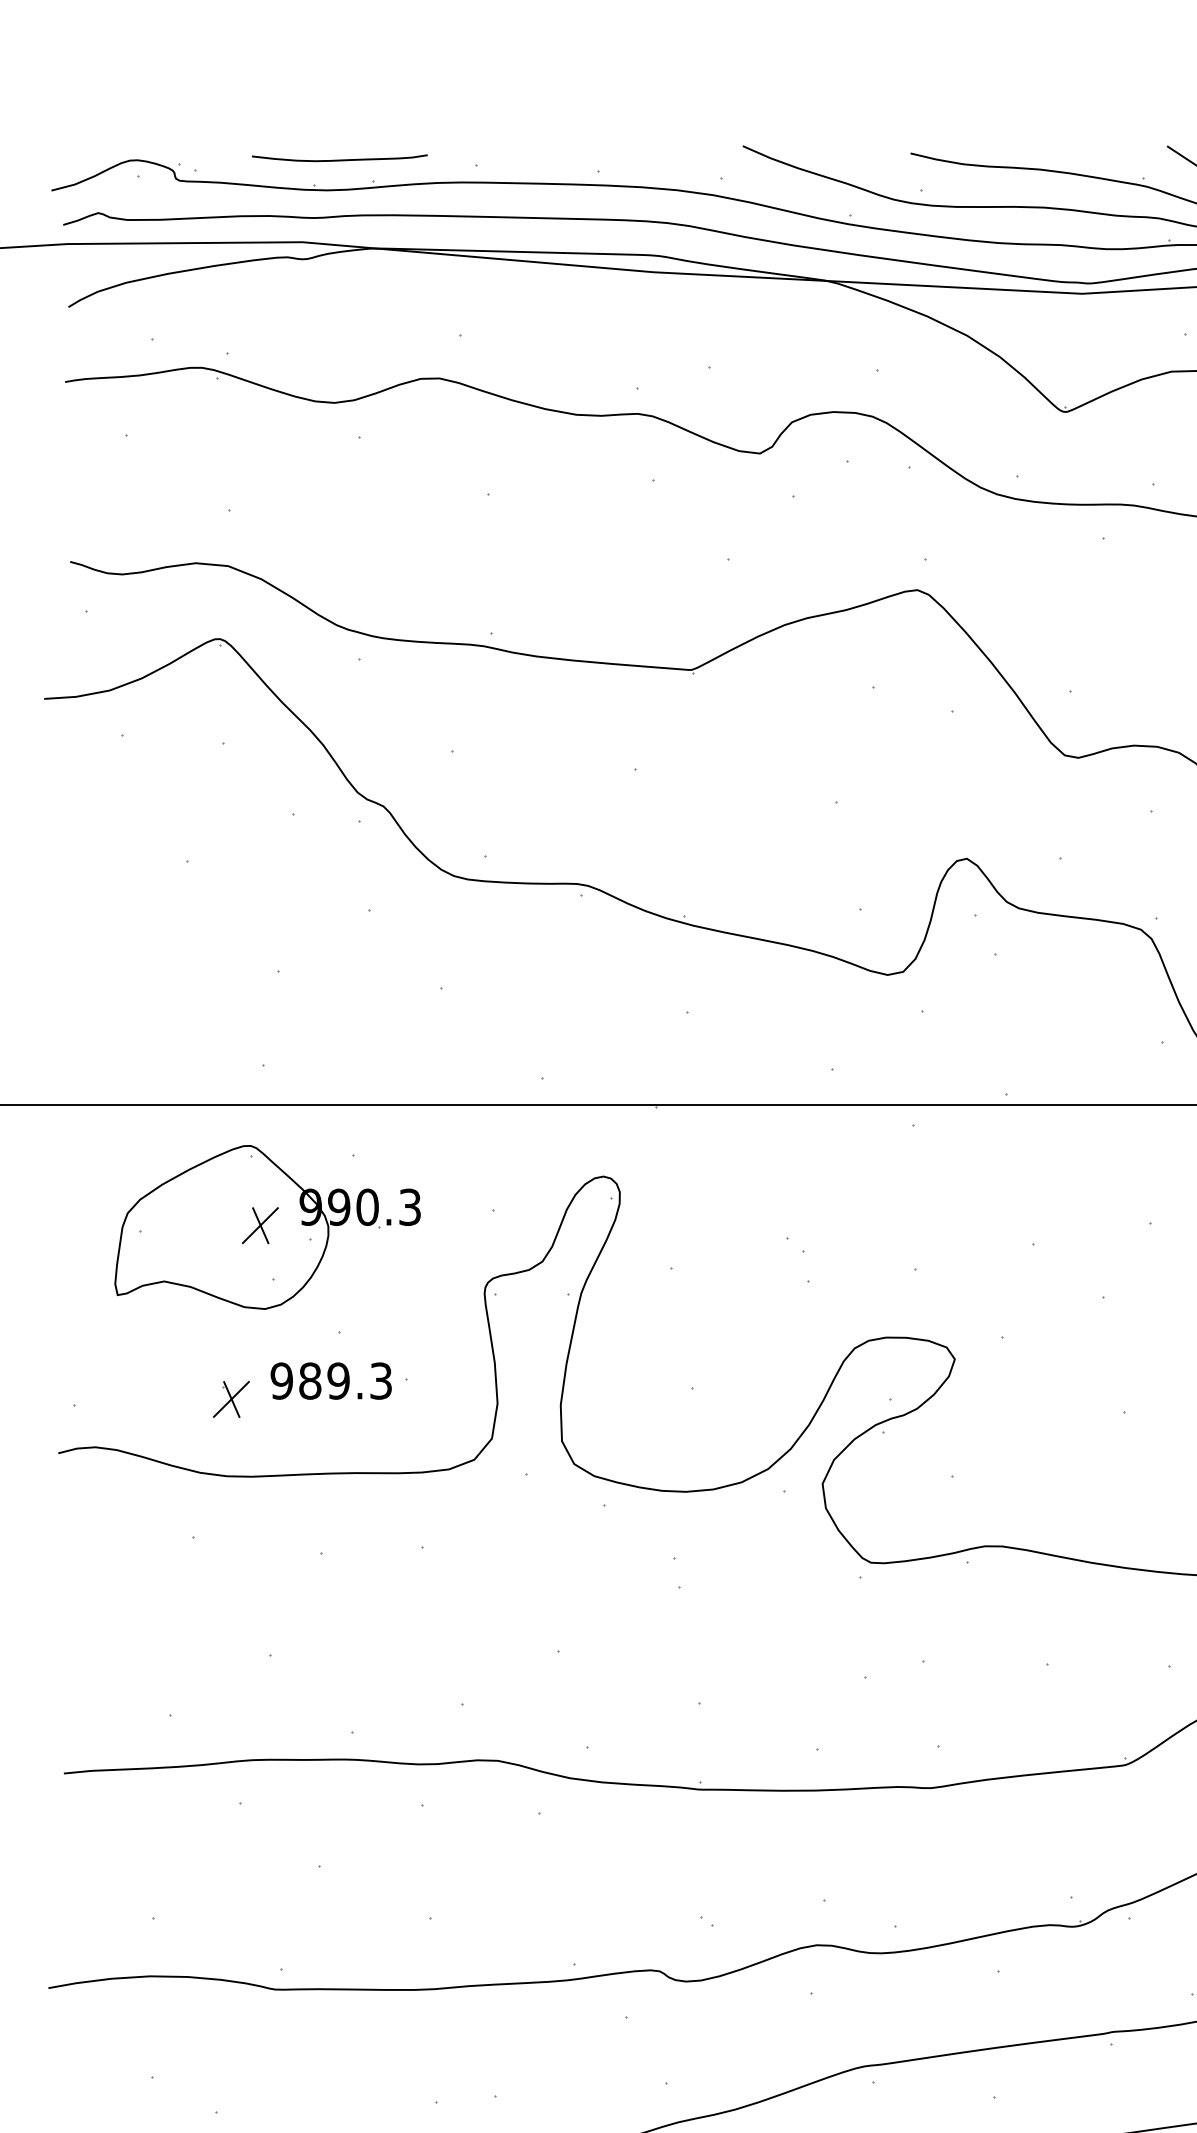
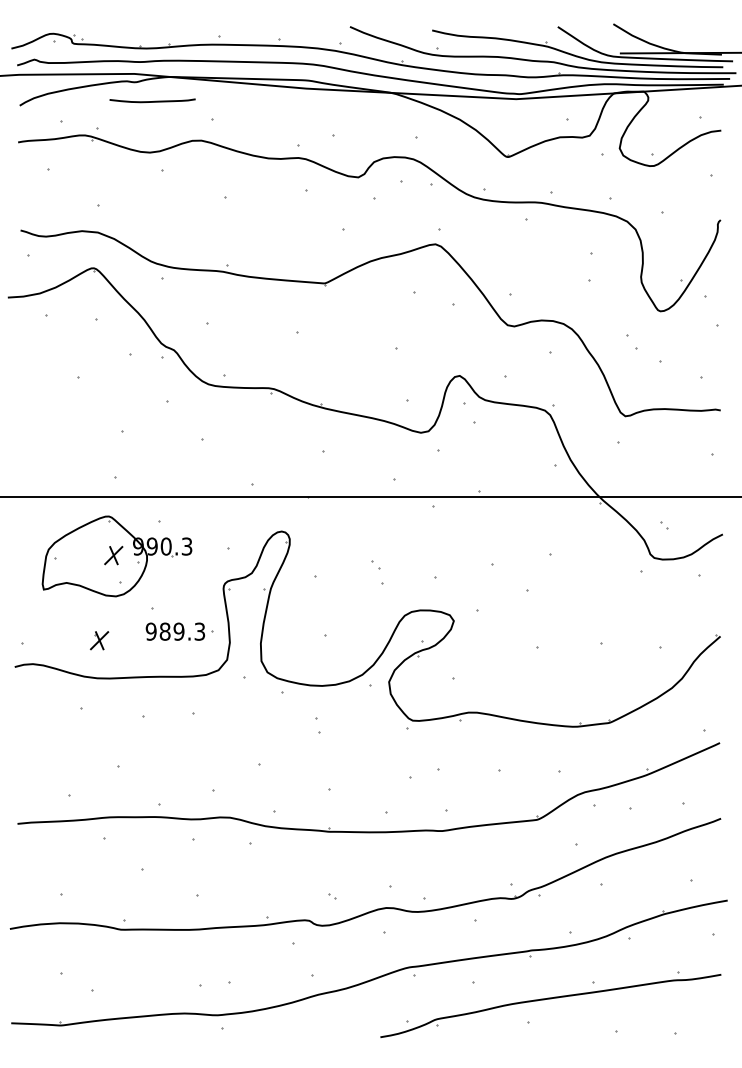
curve: (339, 159) -> (152, 101), moved
part: (339, 1380) -> (179, 631), moved

